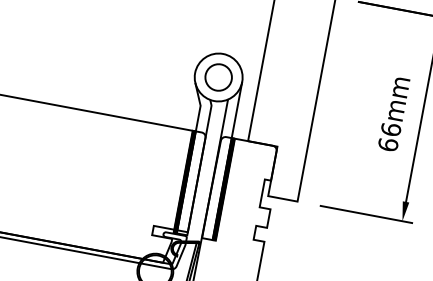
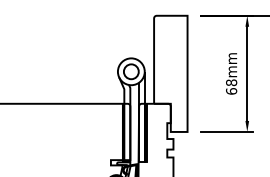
text: (390, 129) -> (231, 82), 66mm -> 68mm

